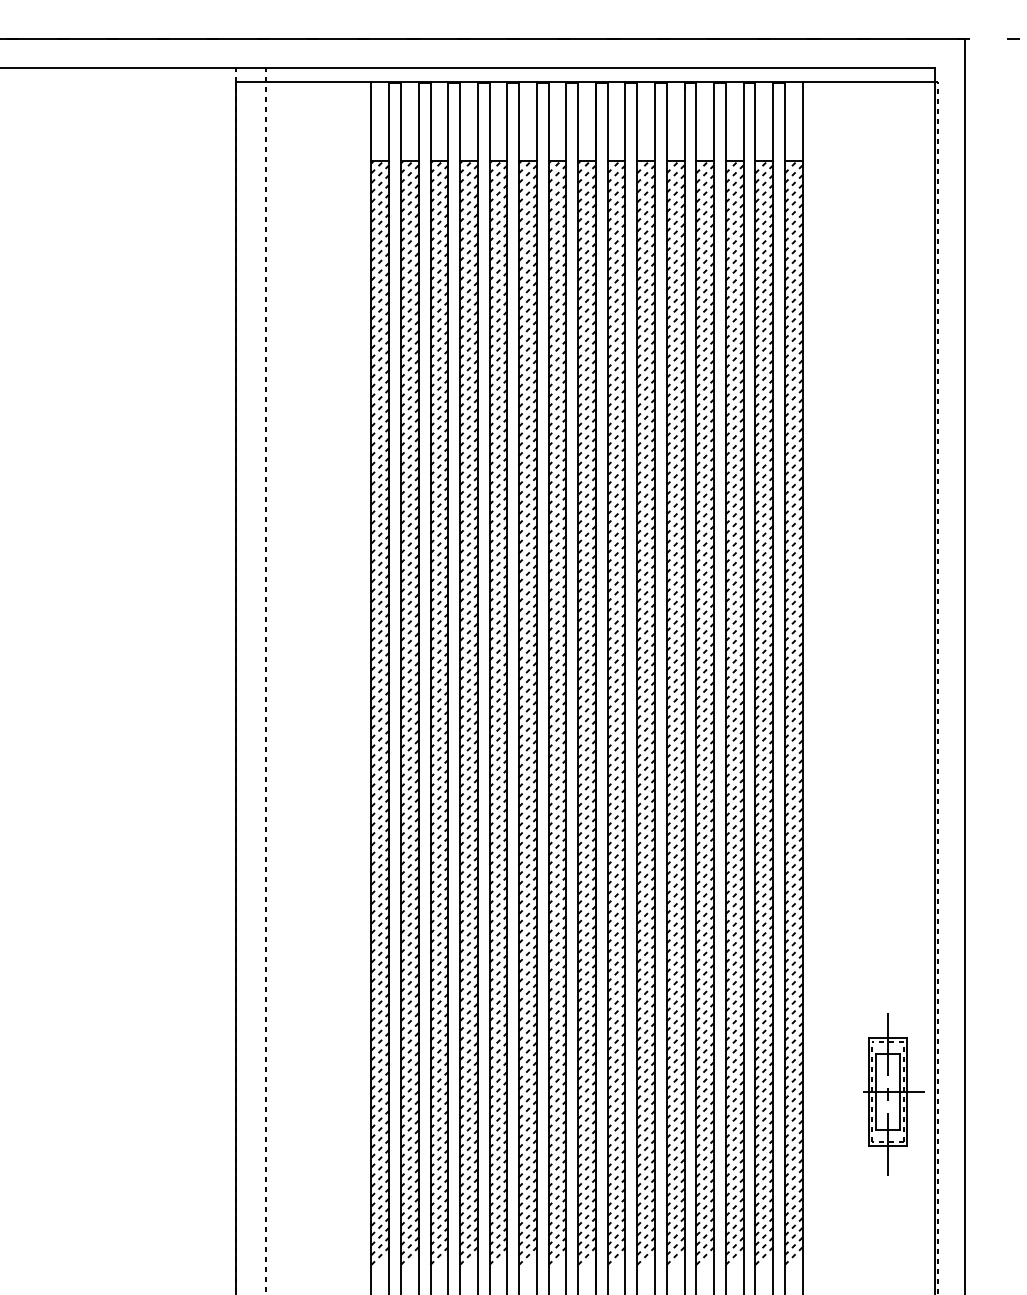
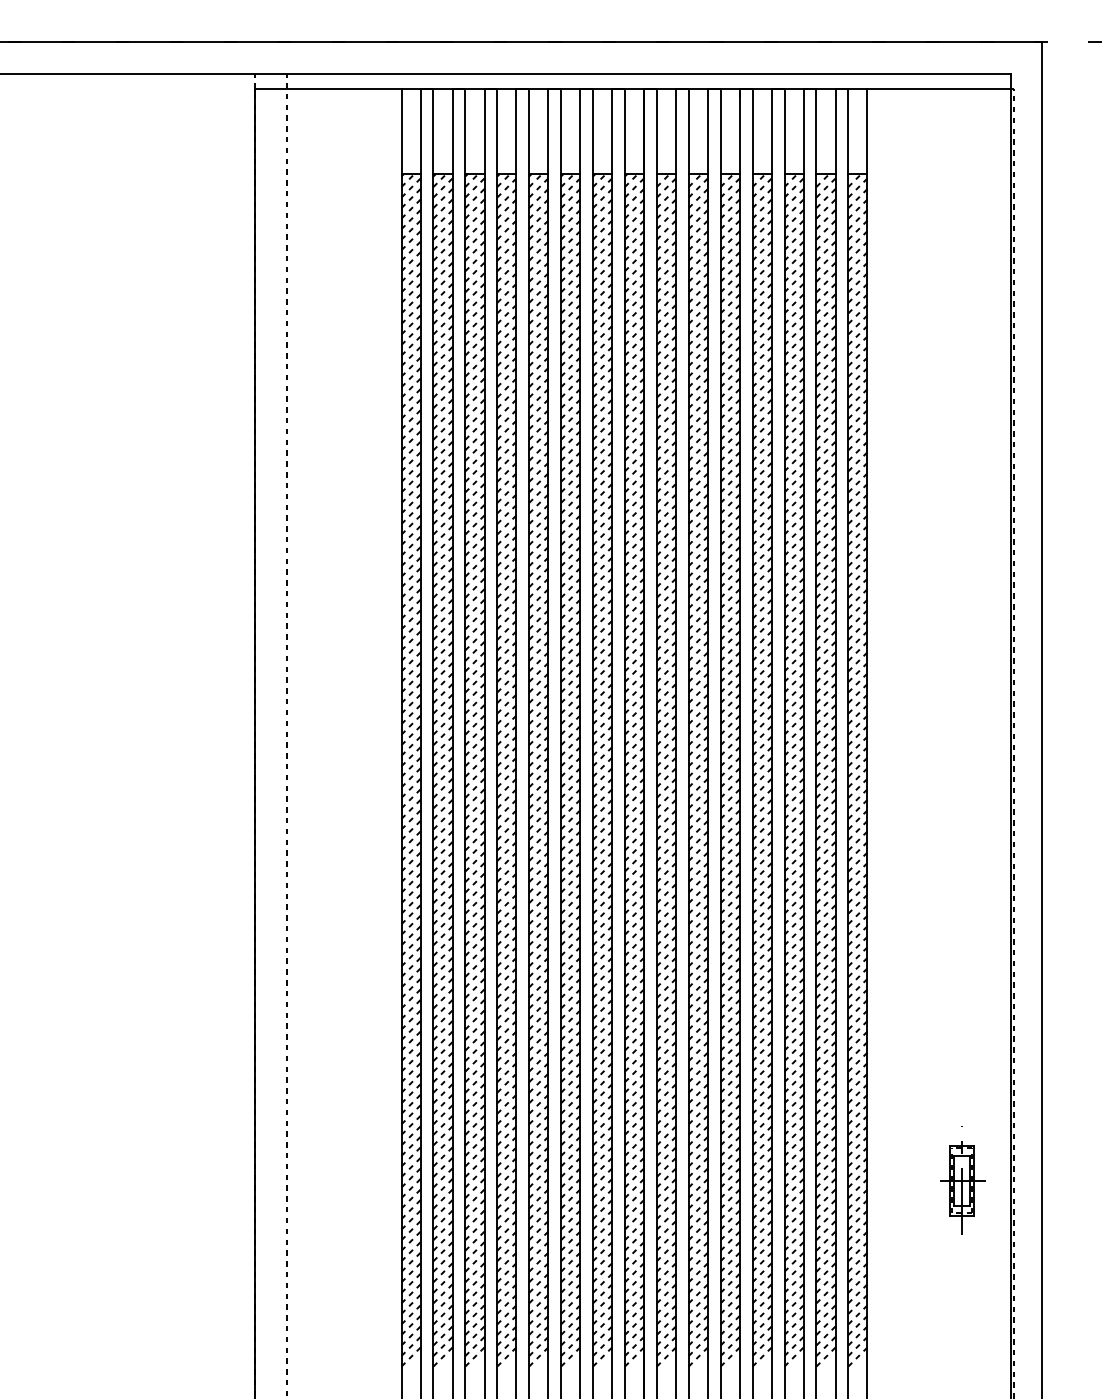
part: (893, 1094) -> (965, 1182), size x0.6

